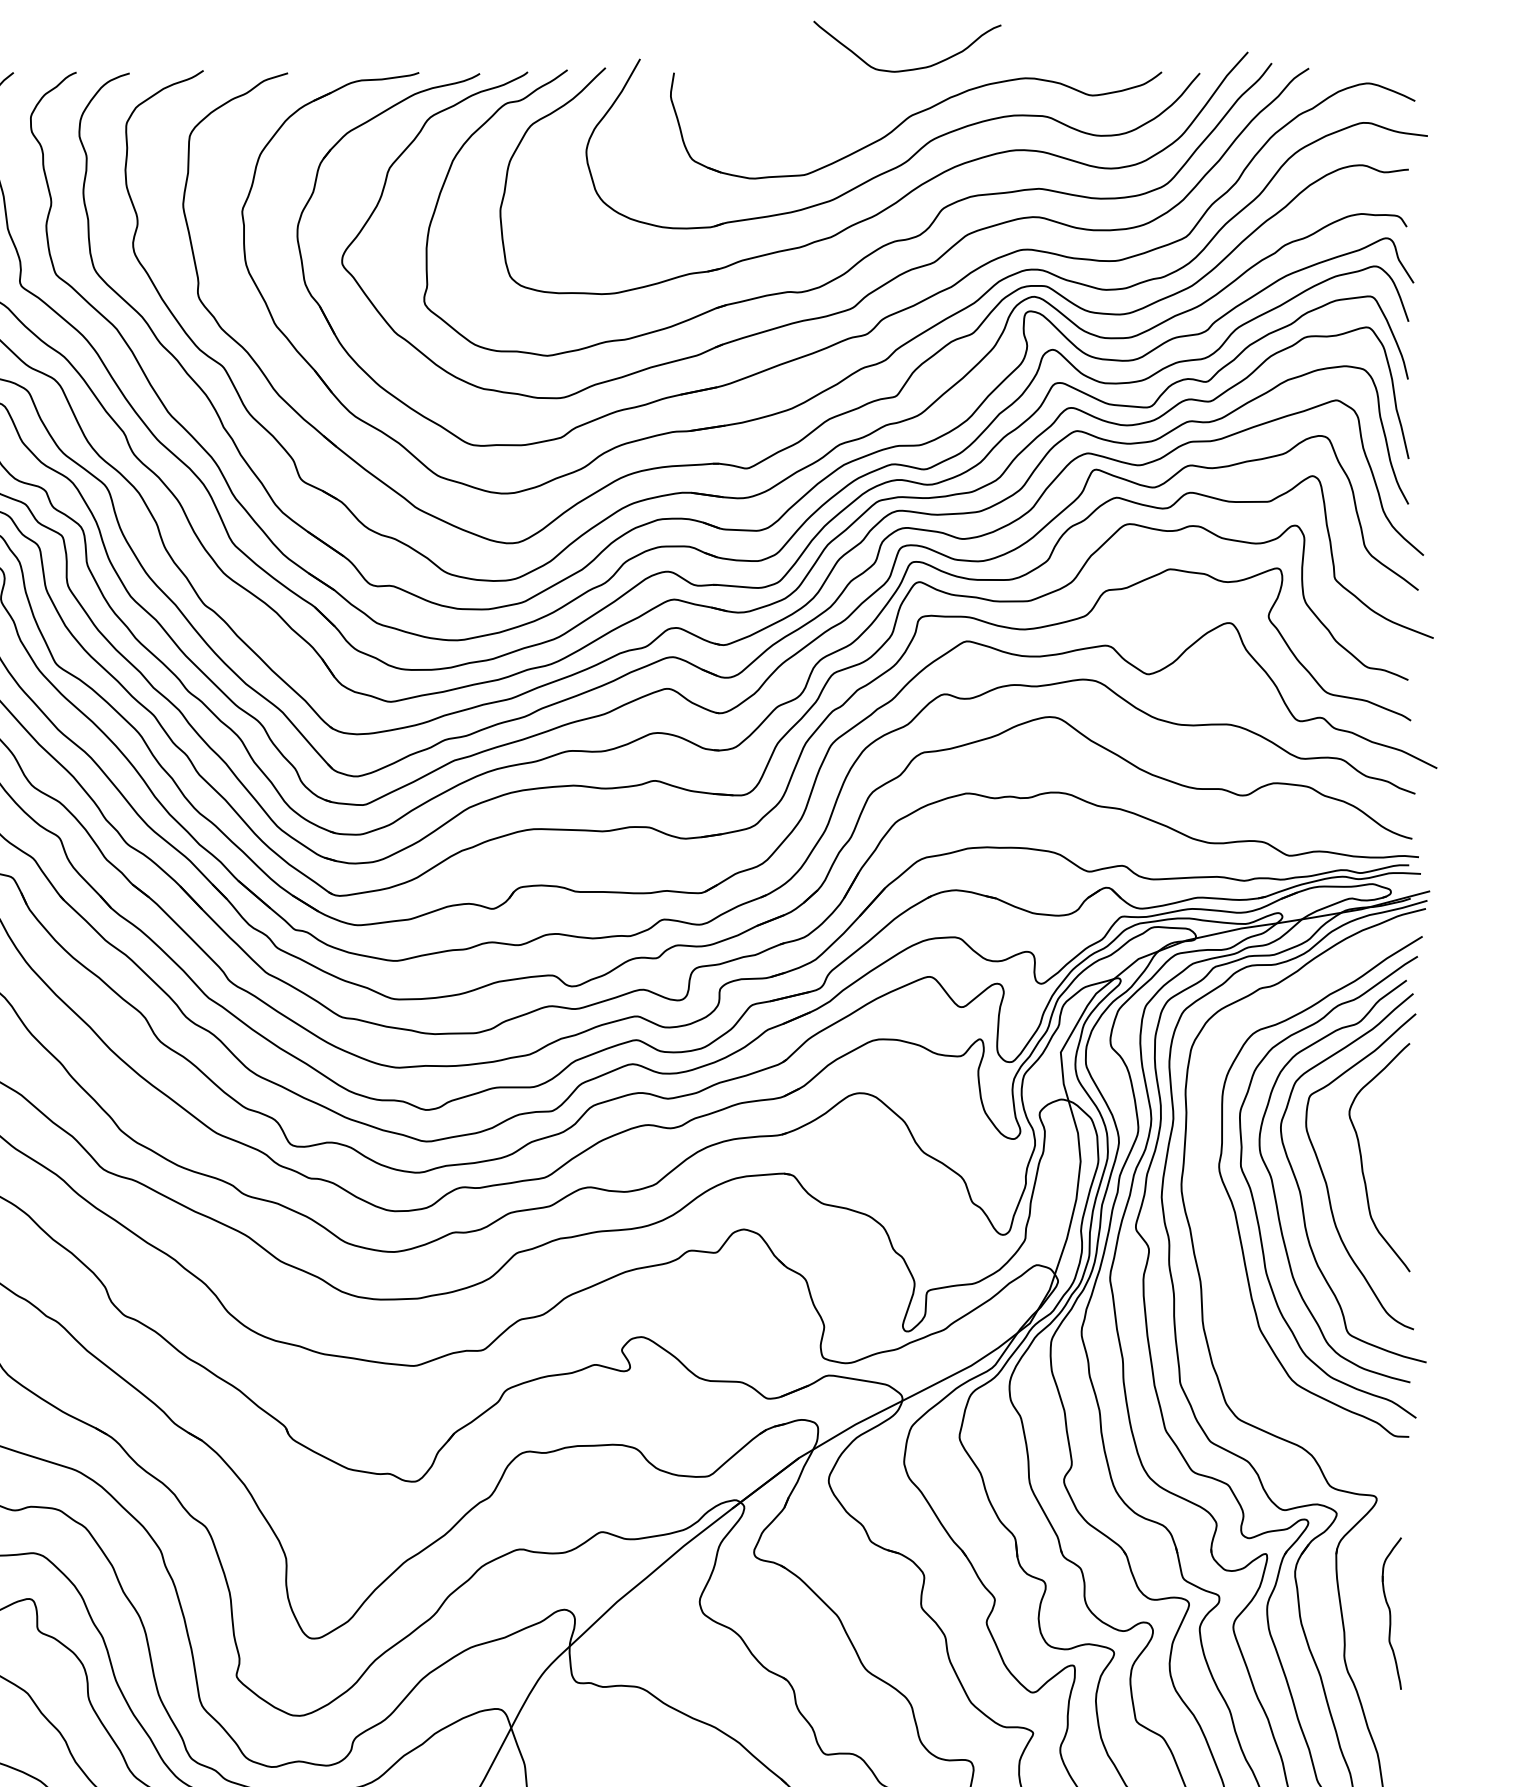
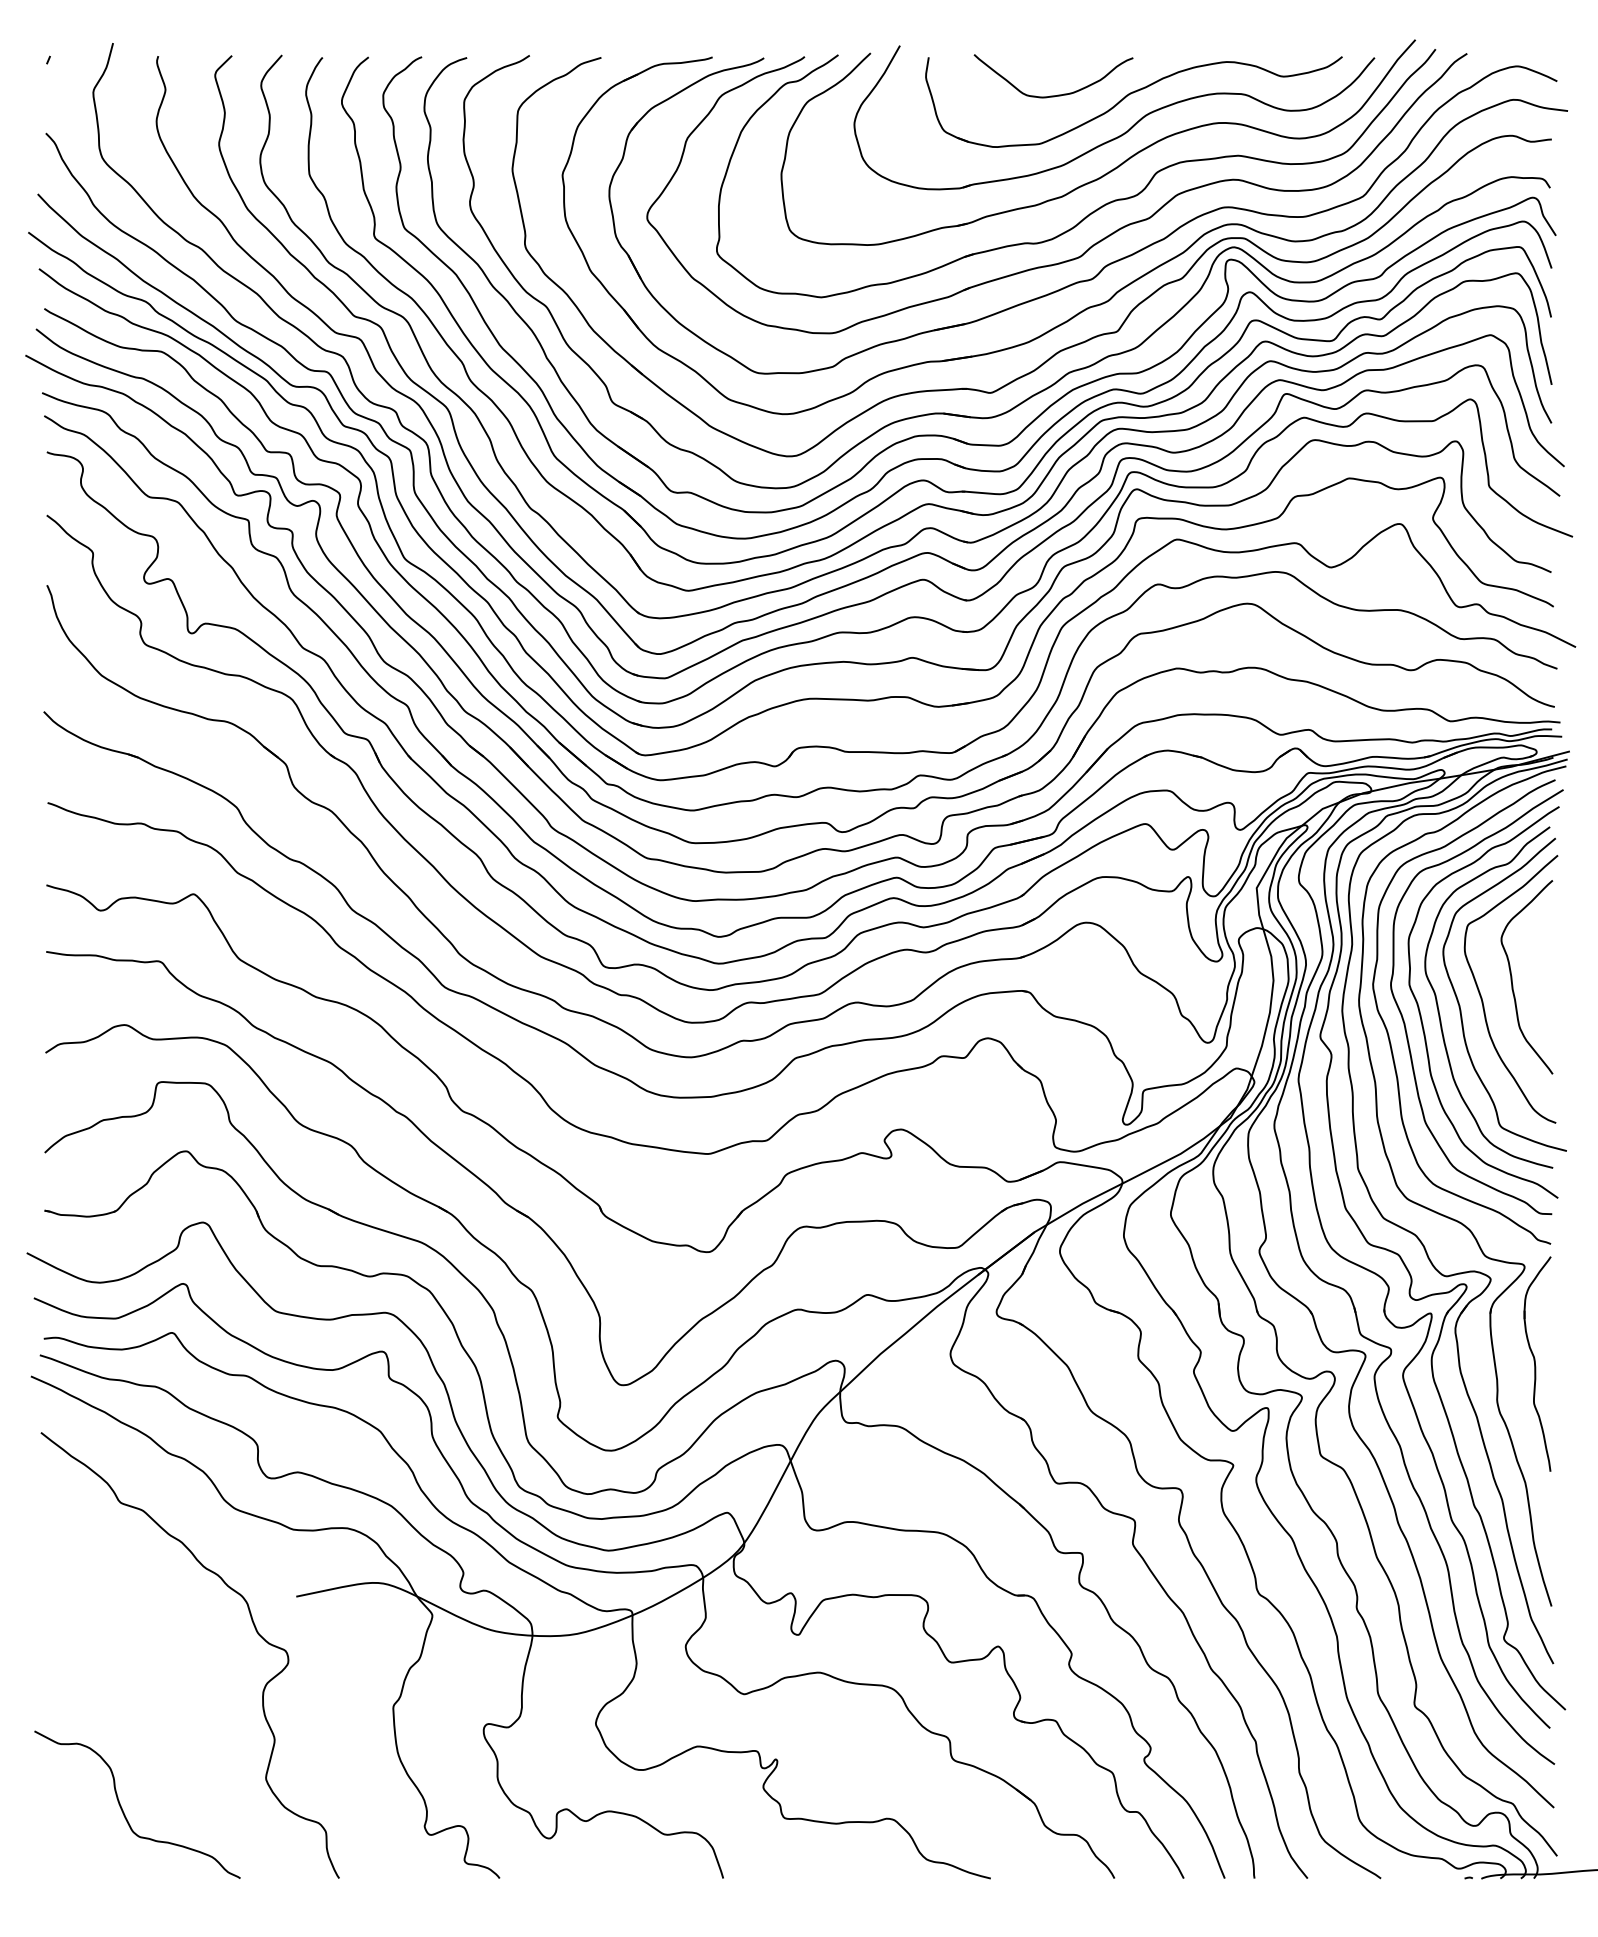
curve: (911, 68) -> (1057, 94), moved
curve: (1216, 1221) -> (1388, 1031), added
part: (1391, 1613) -> (1537, 1363), size x1.67

